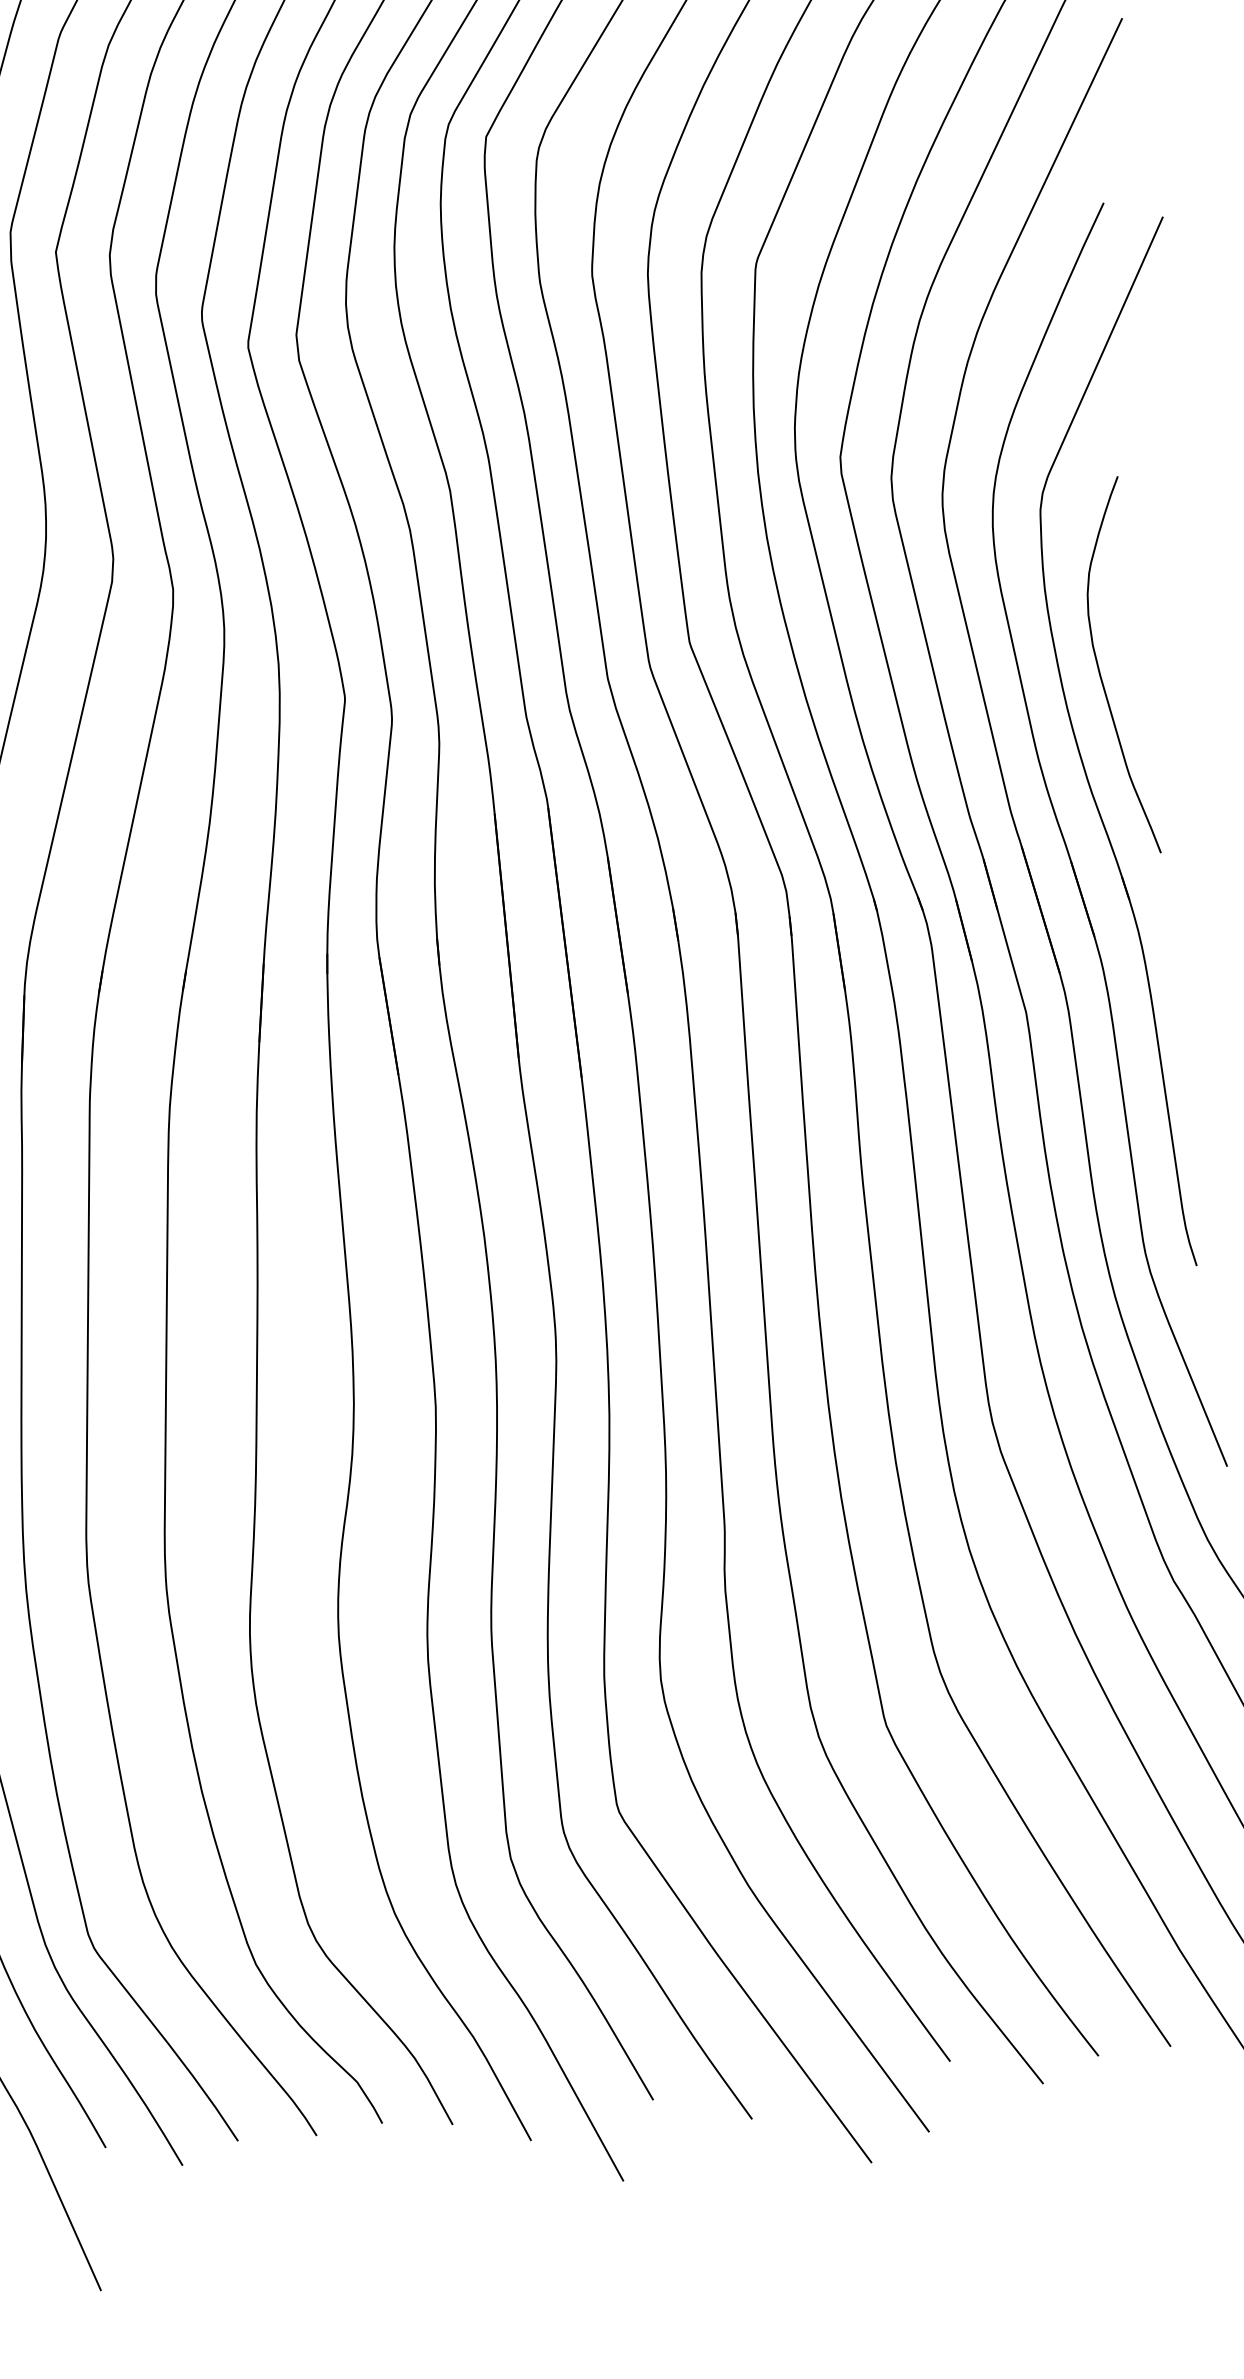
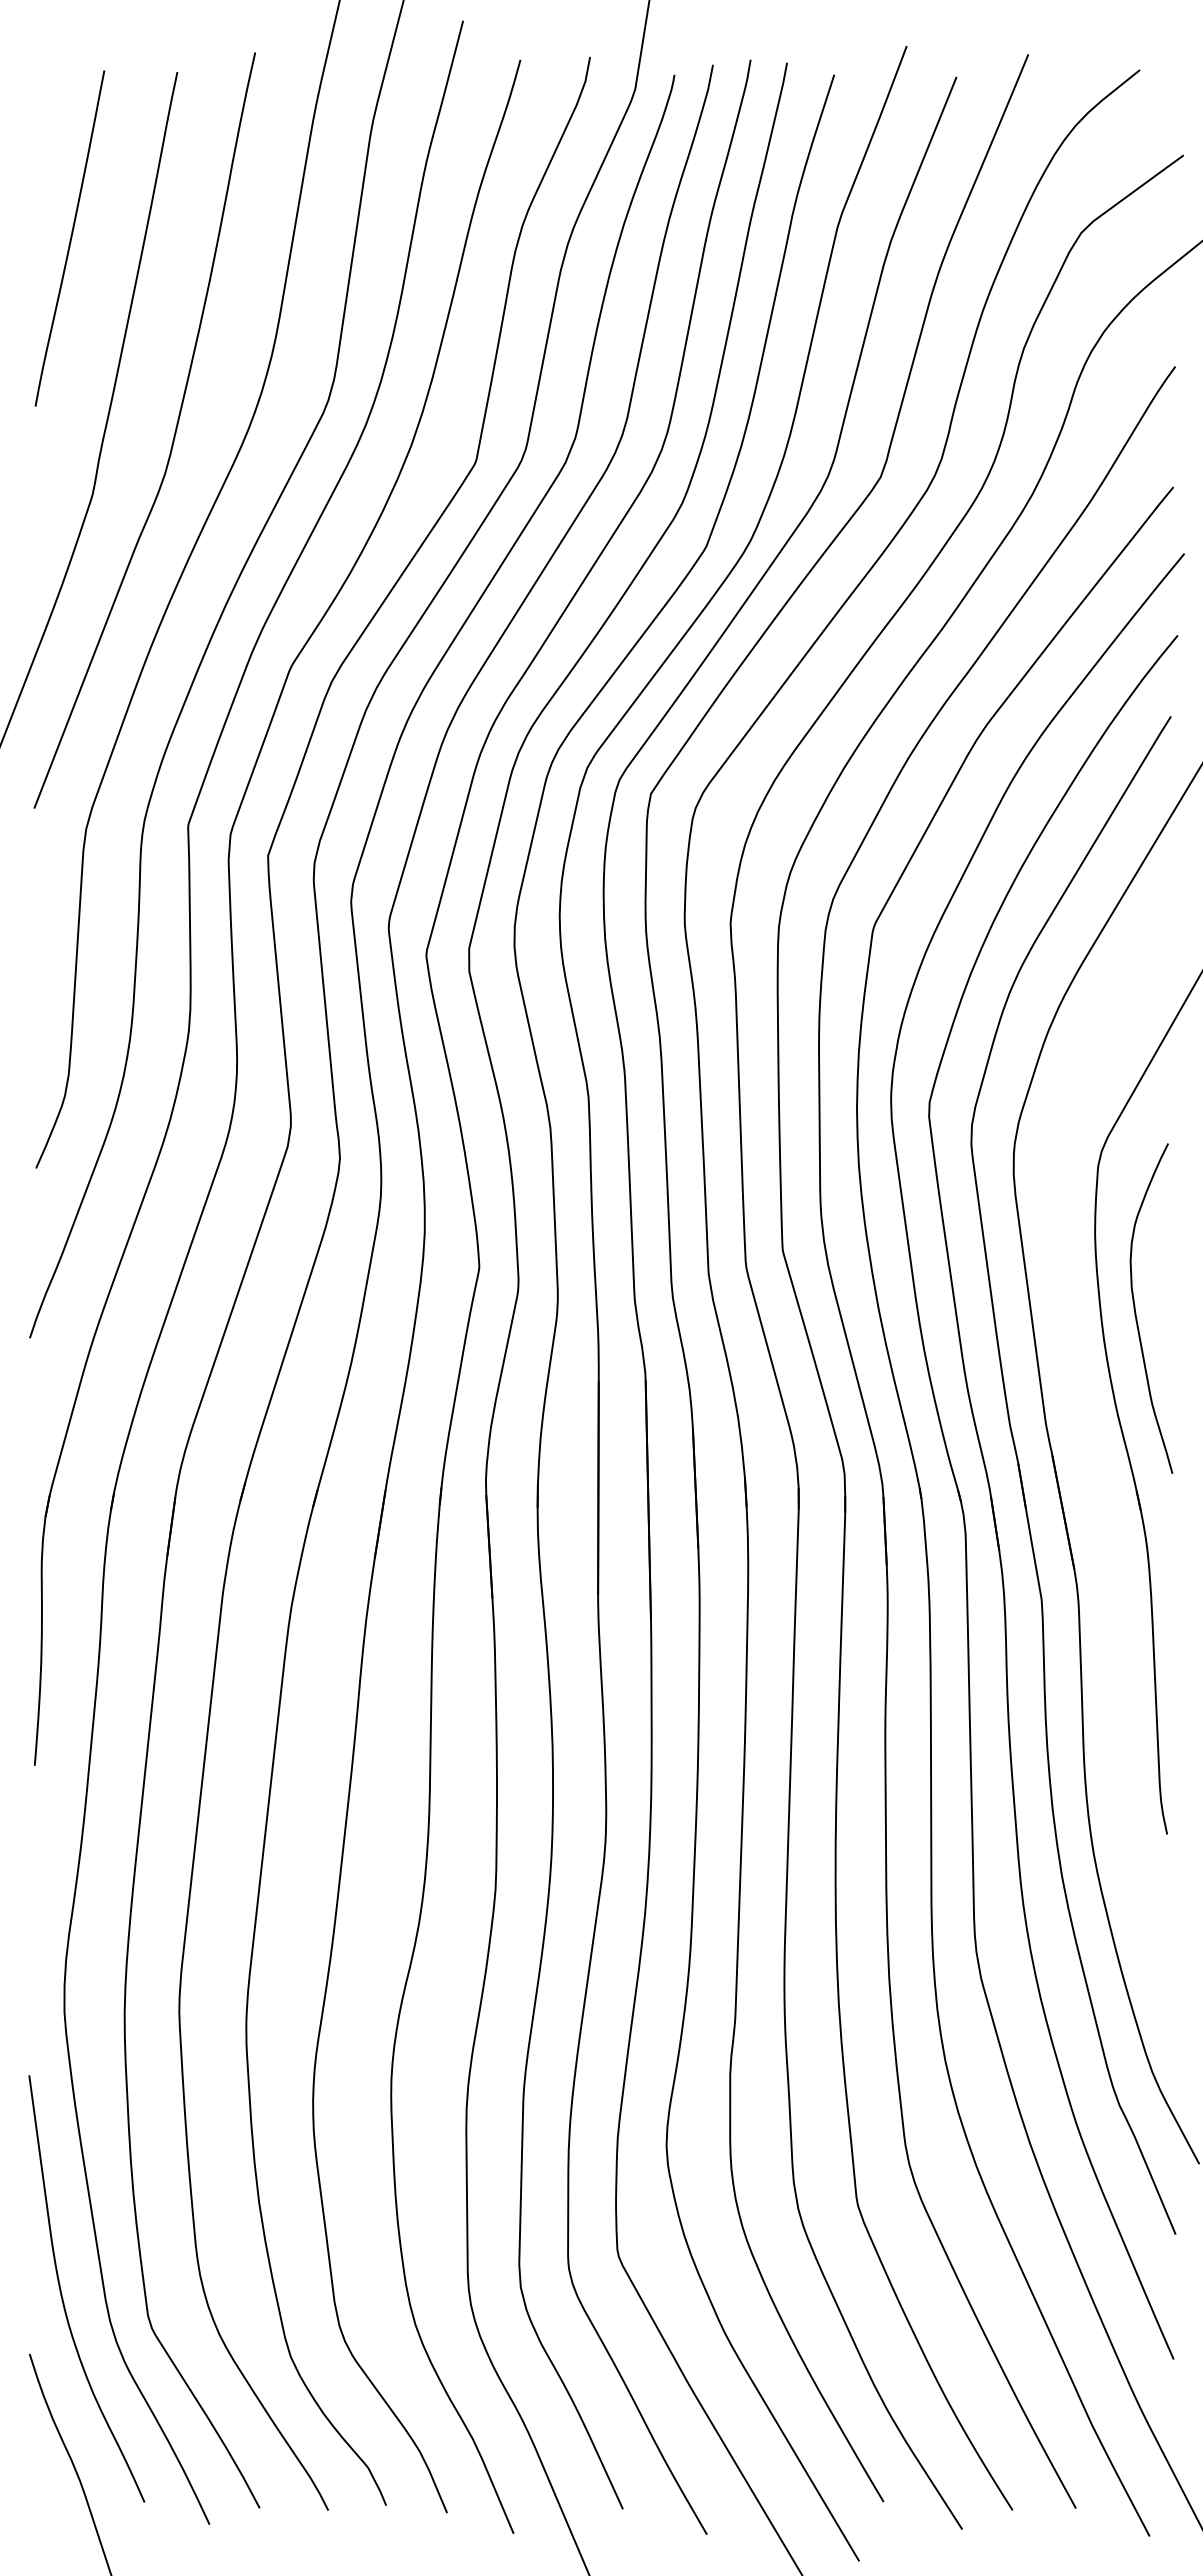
part: (1069, 852) -> (1093, 1465), removed

